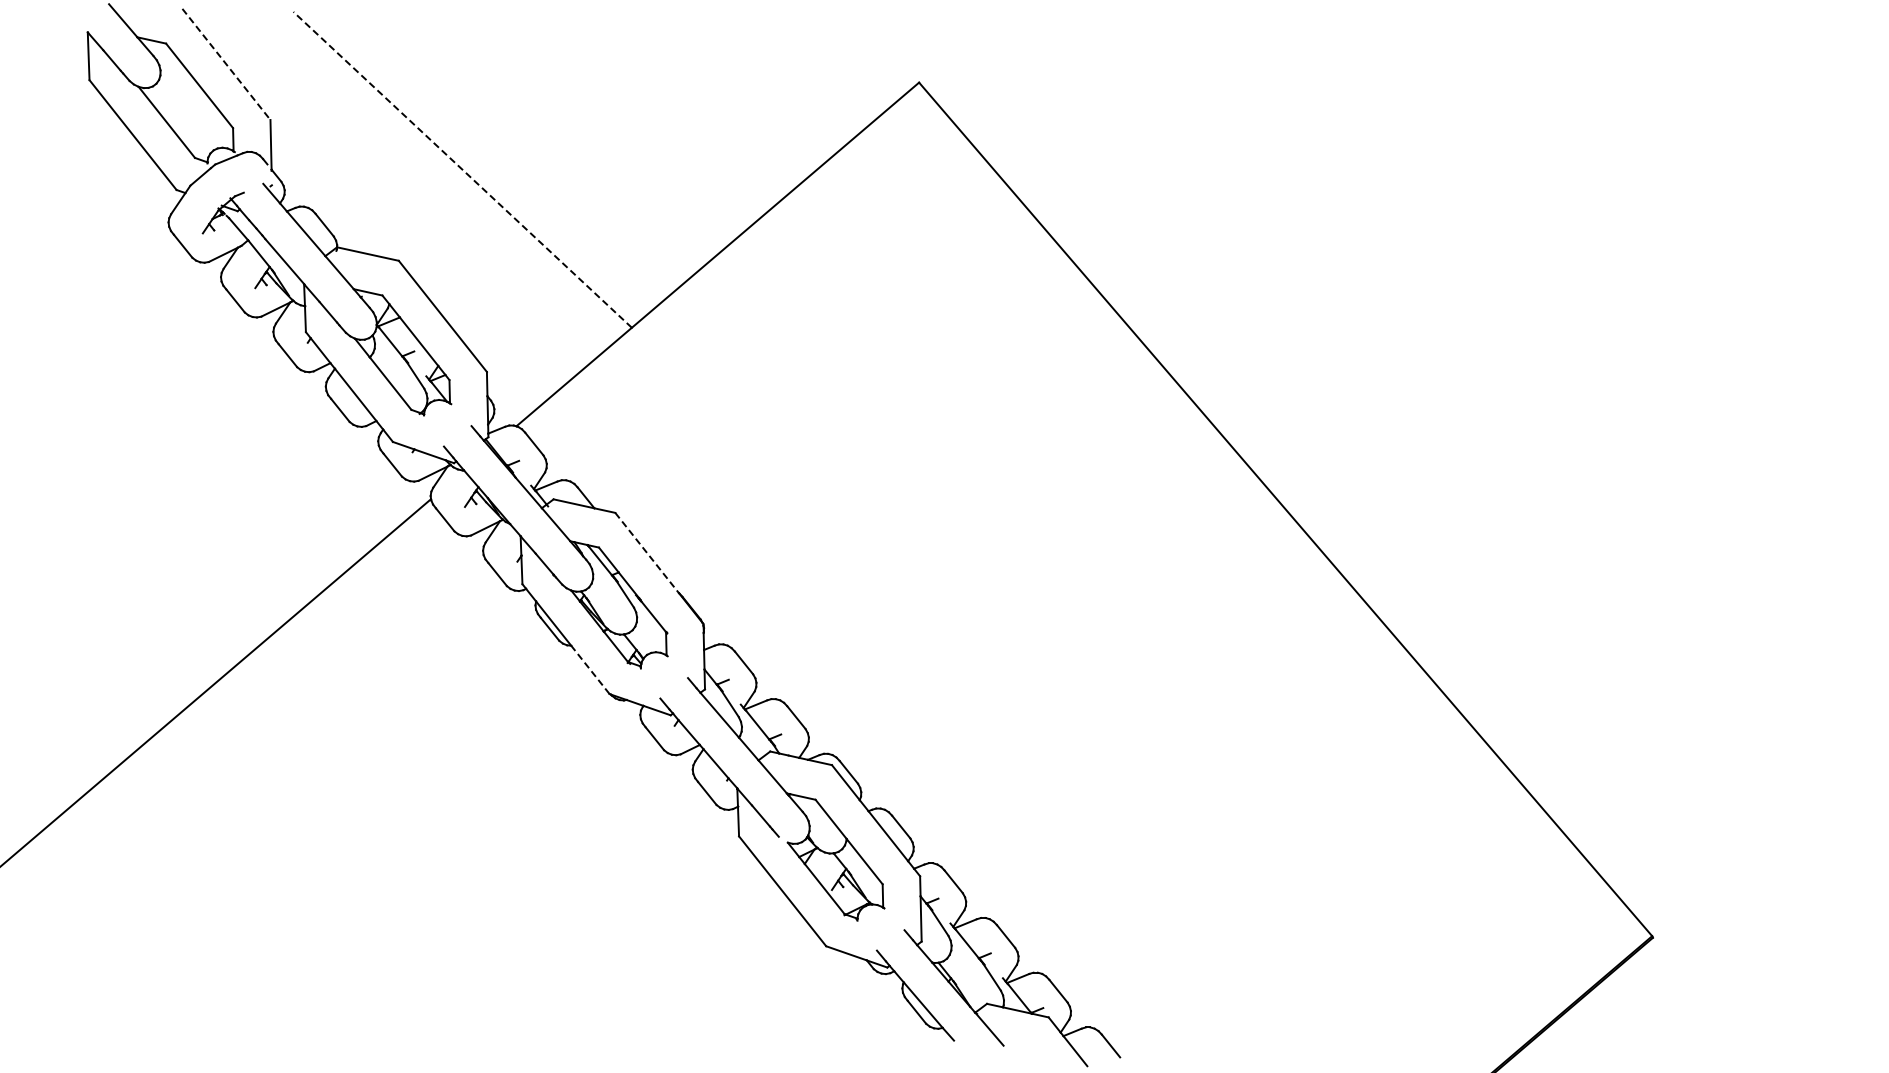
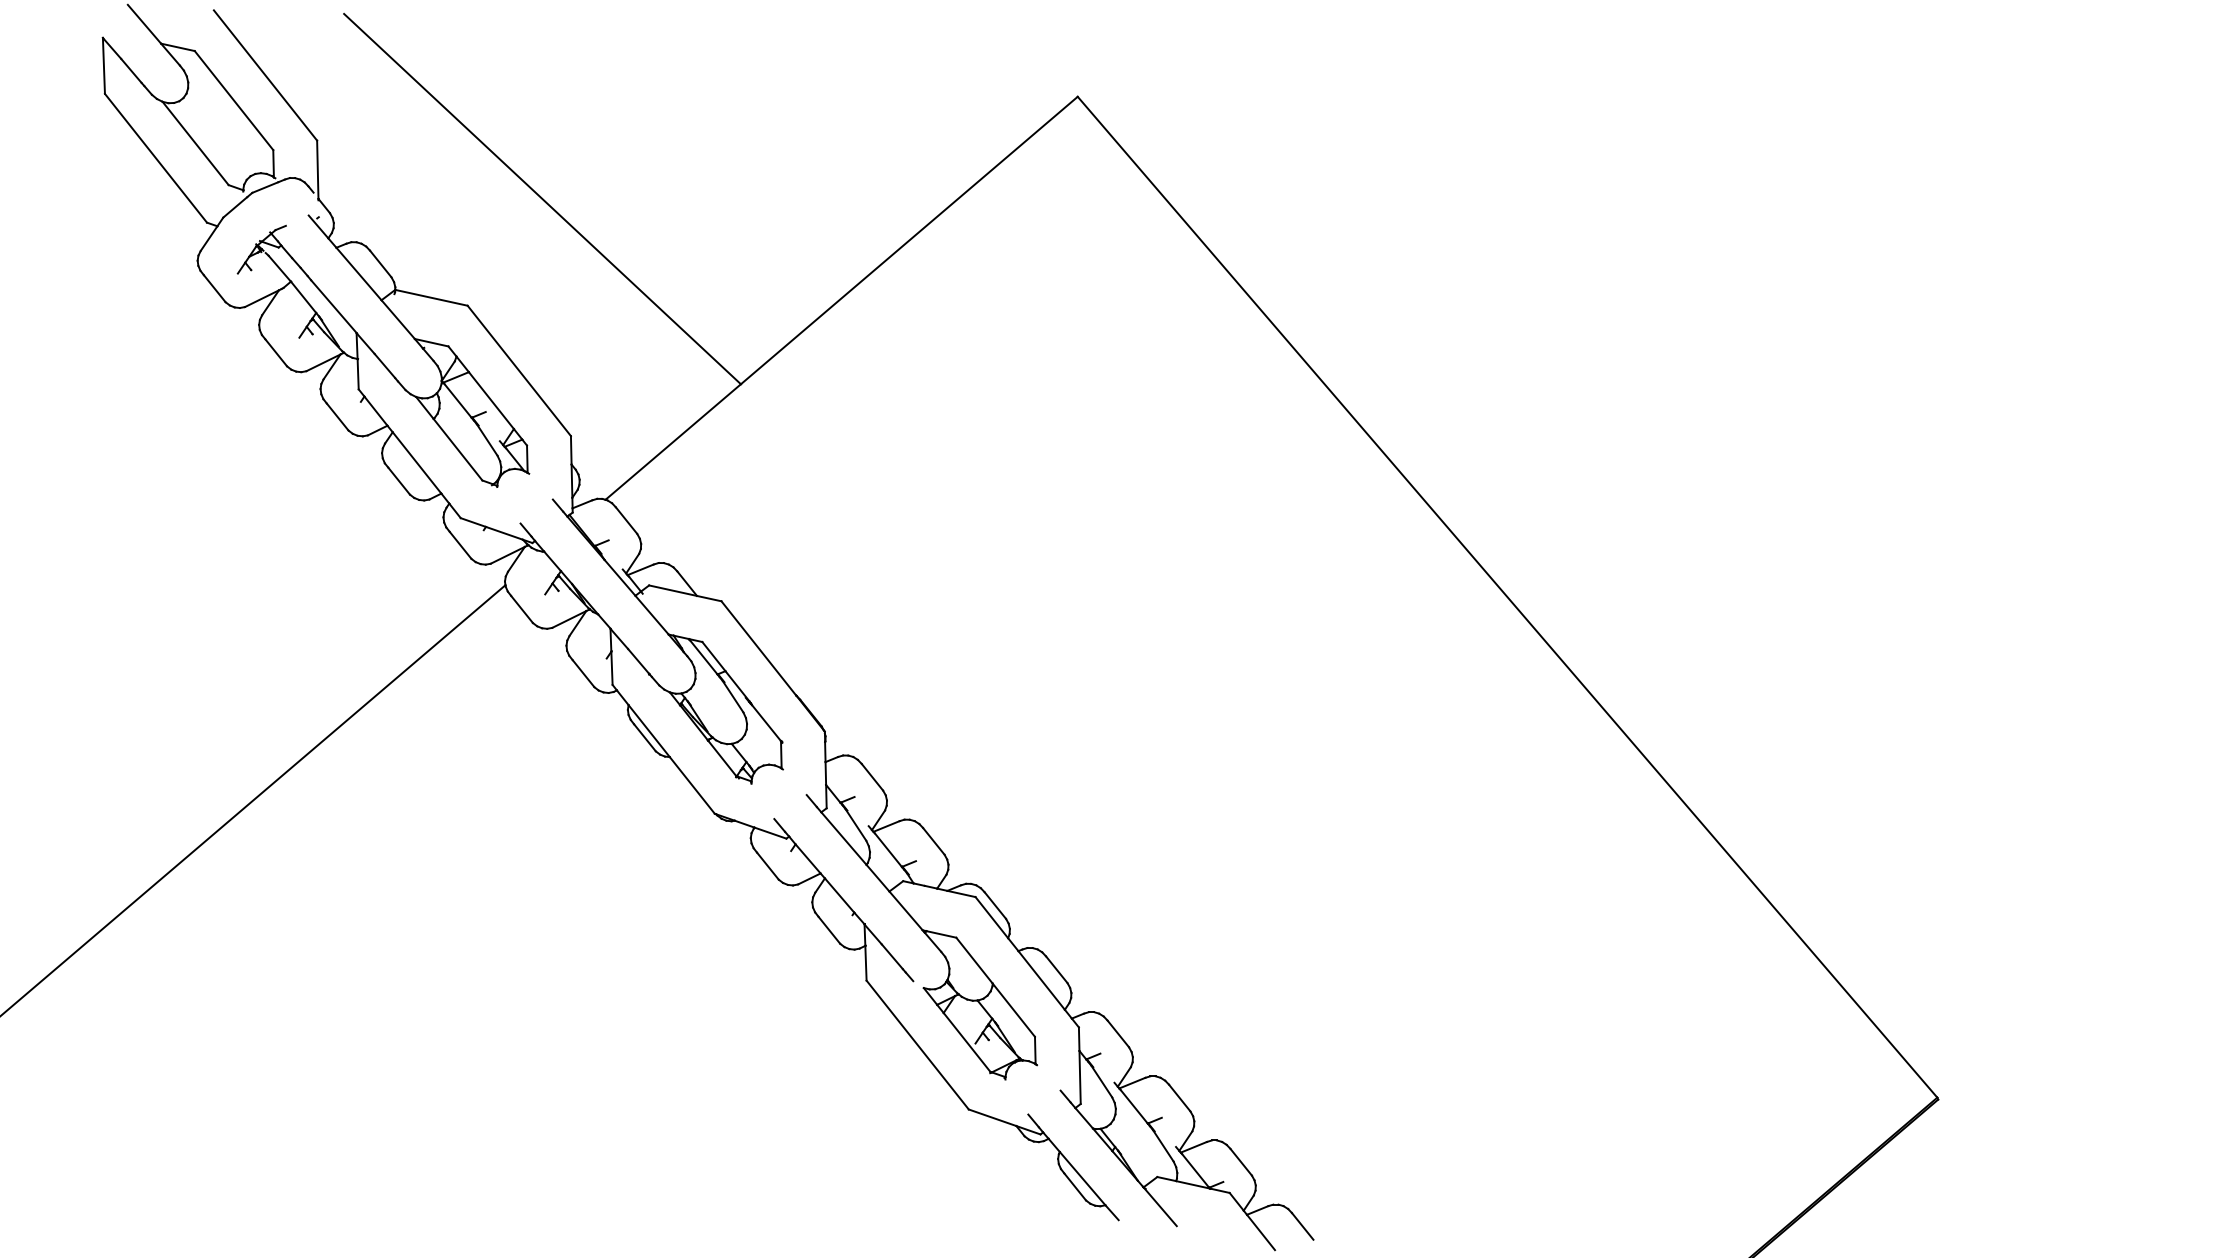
line: (226, 64) -> (265, 75), dashed -> solid
line: (462, 169) -> (542, 198), dashed -> solid
line: (647, 553) -> (759, 648), dashed -> solid
line: (590, 669) -> (692, 784), dashed -> solid

